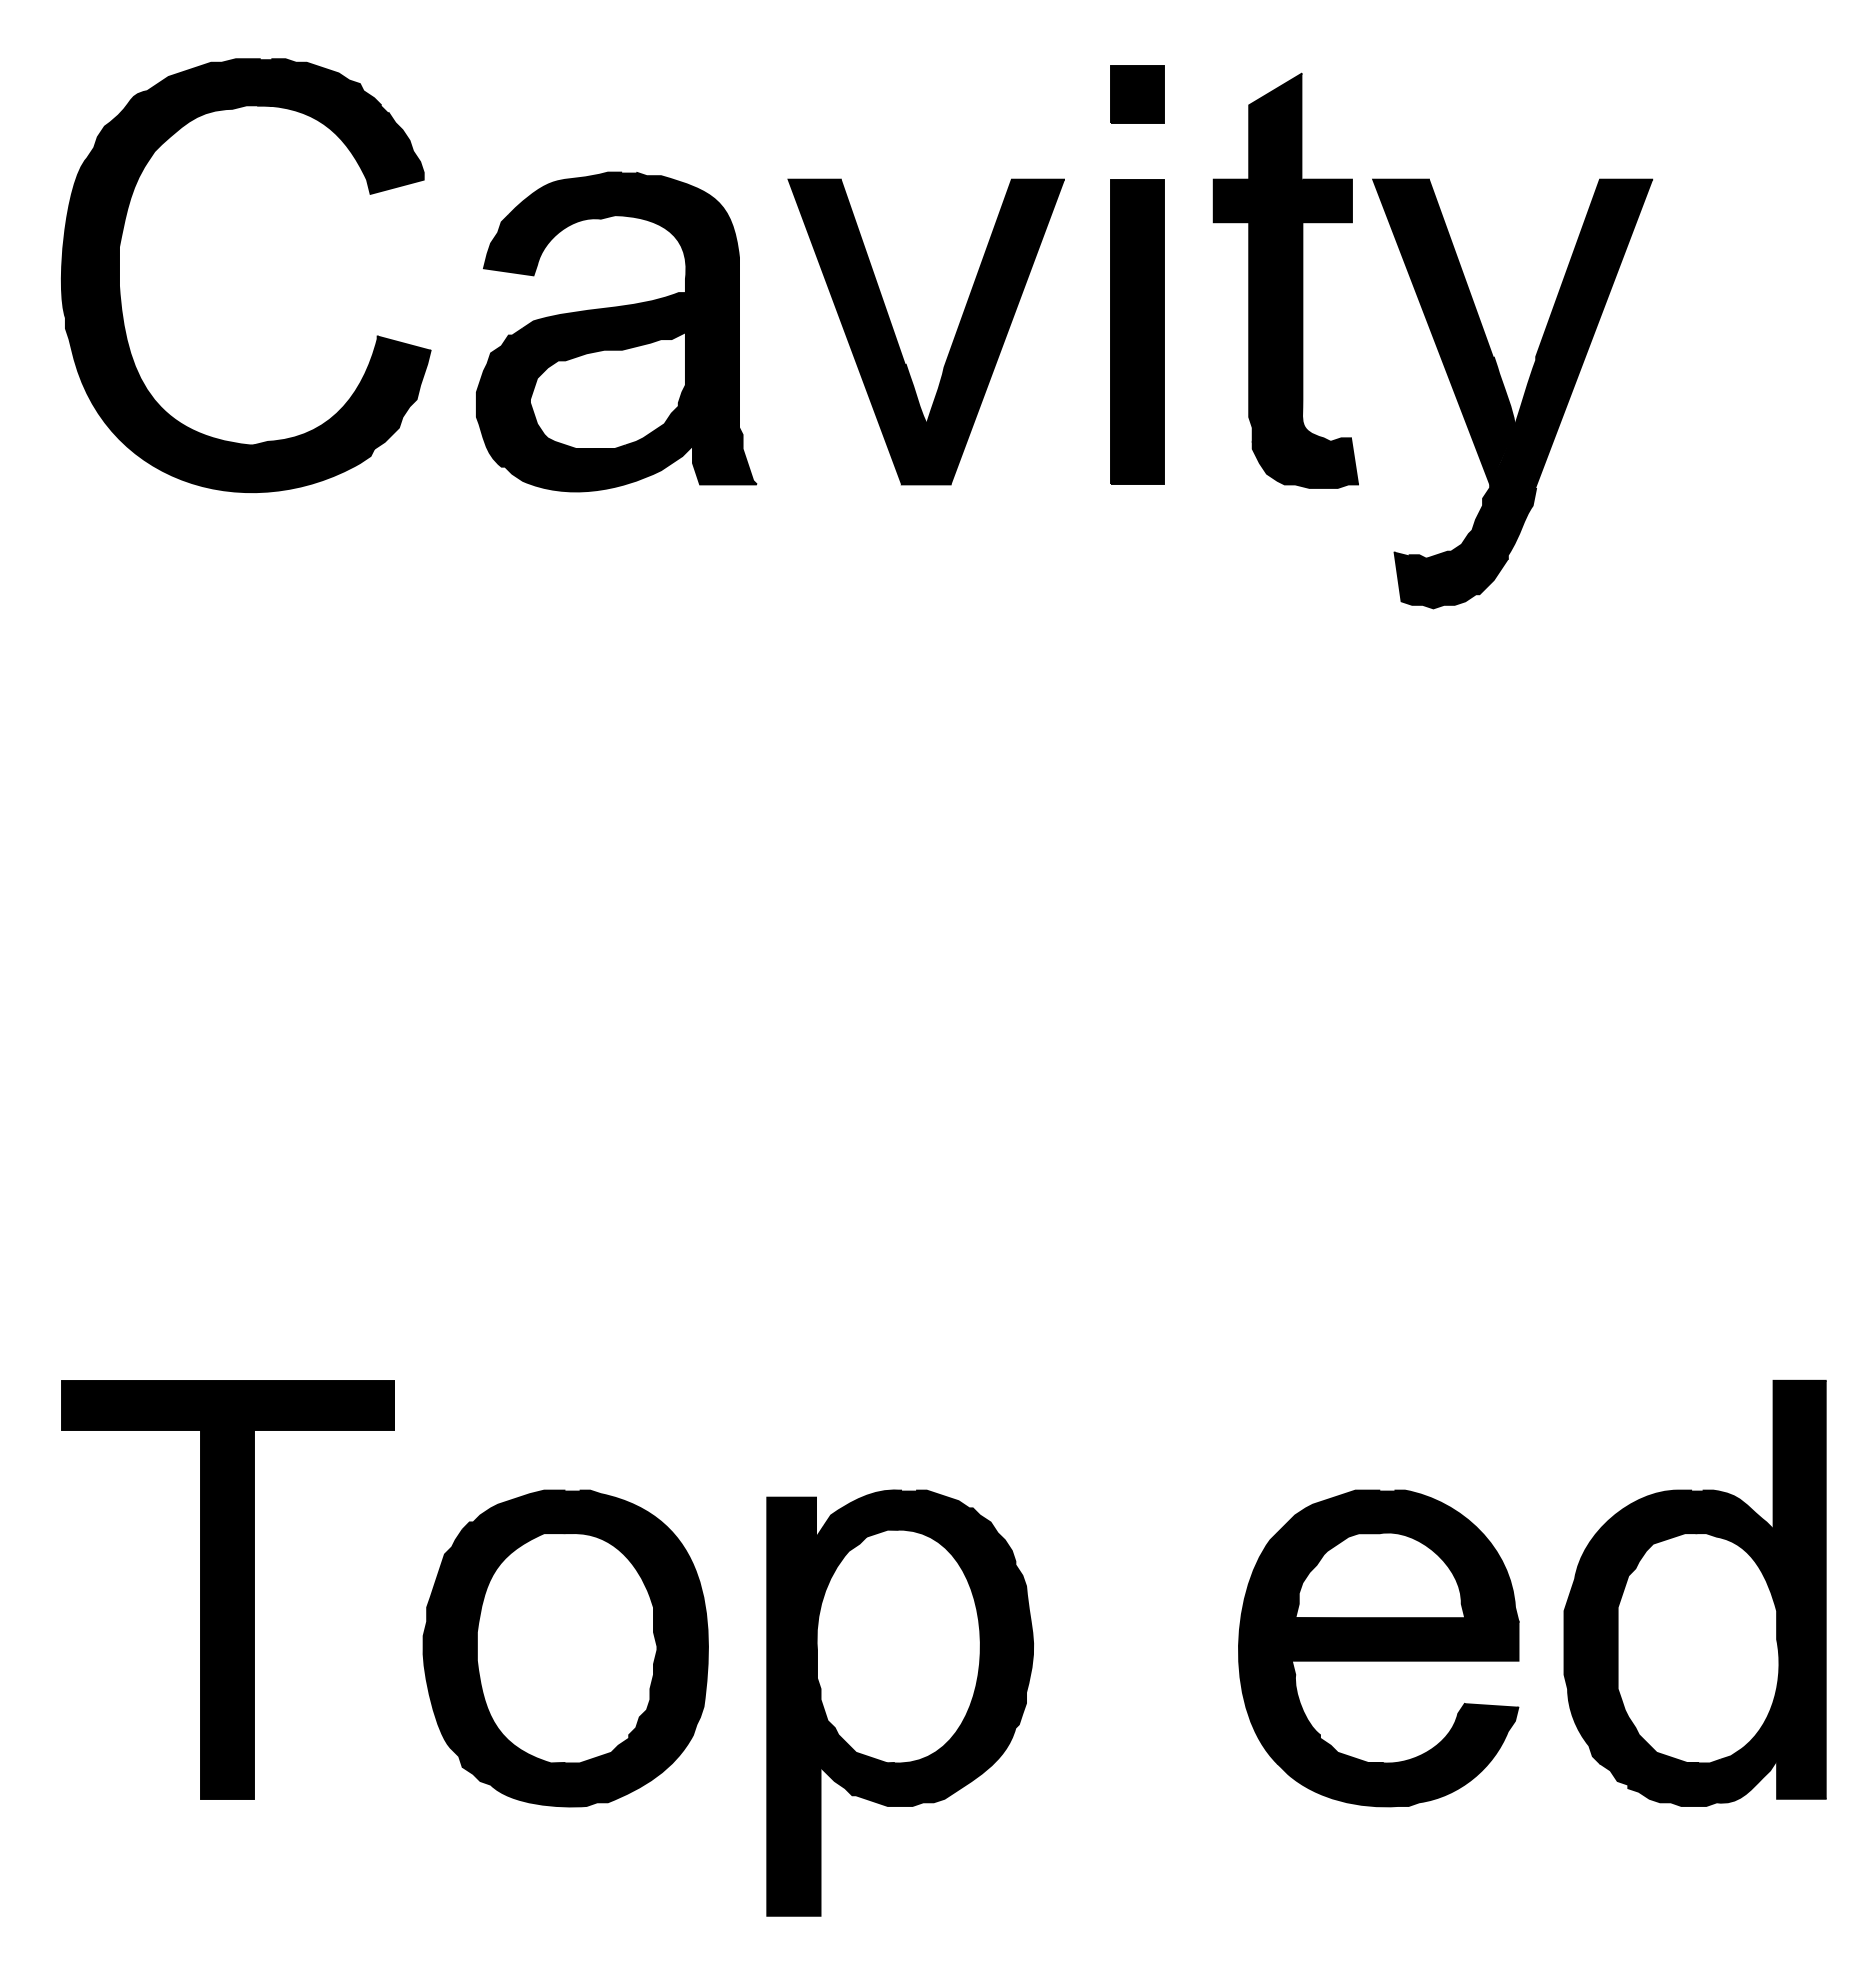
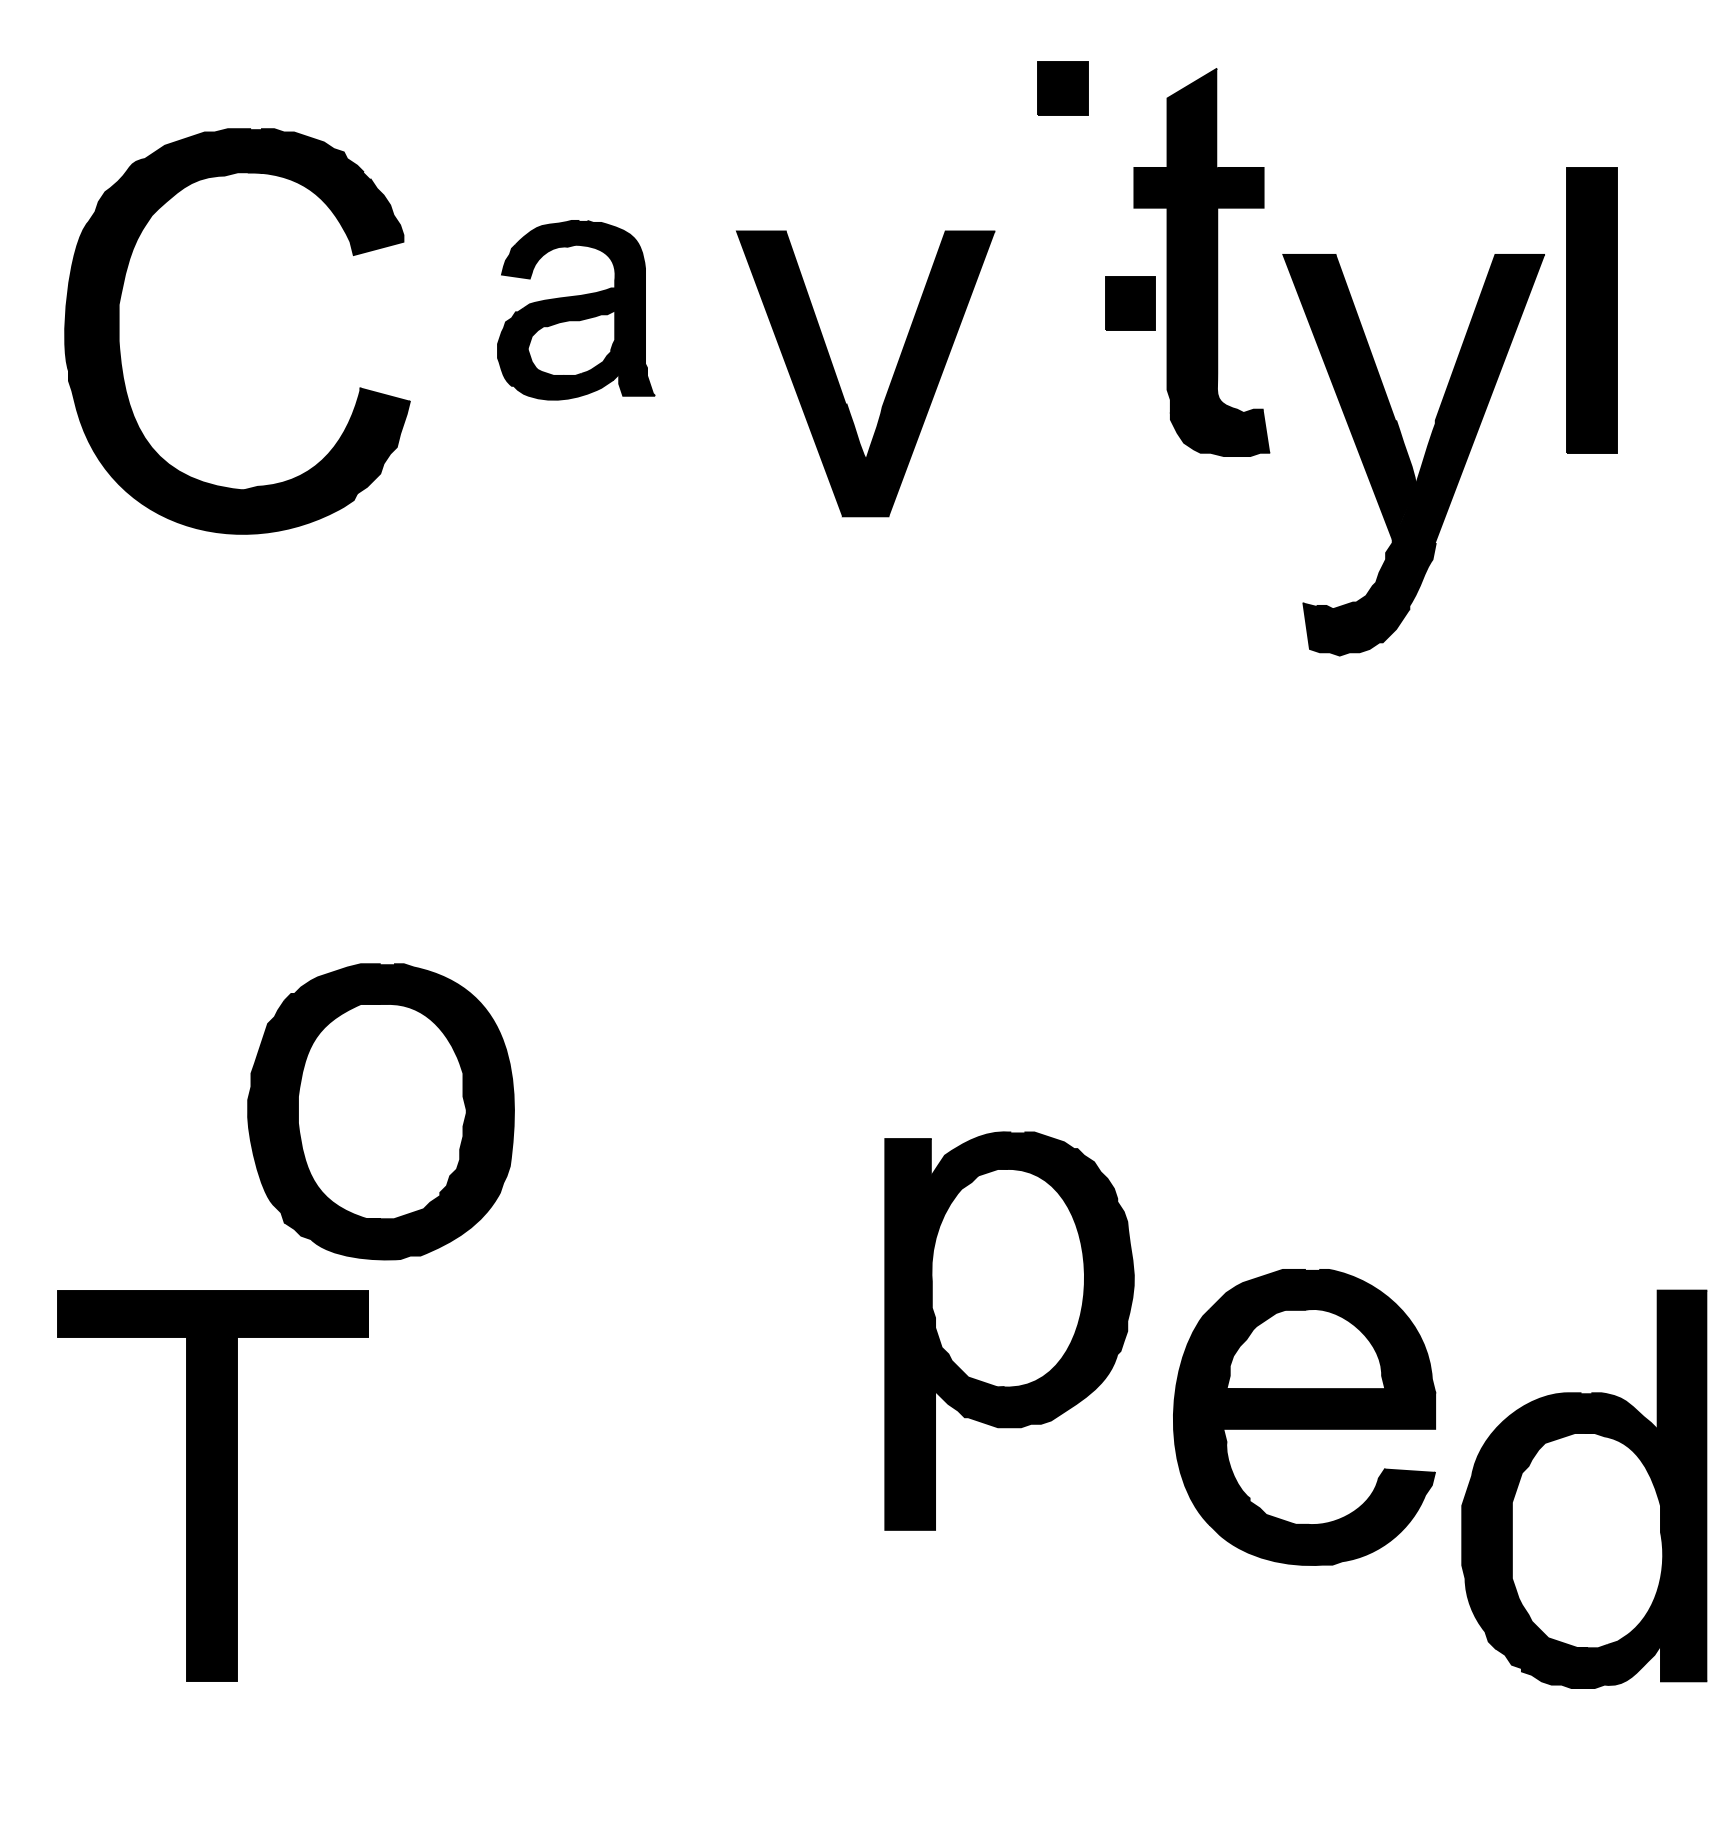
part: (120, 288) -> (120, 343), moved
part: (1209, 324) -> (1130, 303), added
part: (616, 331) -> (576, 309), size x0.6
part: (1137, 331) -> (1592, 309), moved
part: (952, 341) -> (890, 382), moved
part: (1512, 393) -> (1413, 454), moved
part: (565, 1648) -> (380, 1111), moved
part: (1378, 1648) -> (1304, 1417), moved
part: (899, 1702) -> (1008, 1330), moved

